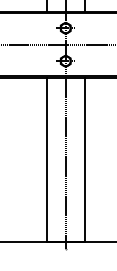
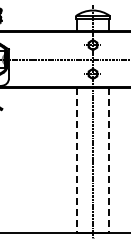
line: (46, 160) -> (76, 160), solid -> dashed
line: (84, 160) -> (109, 160), solid -> dashed

